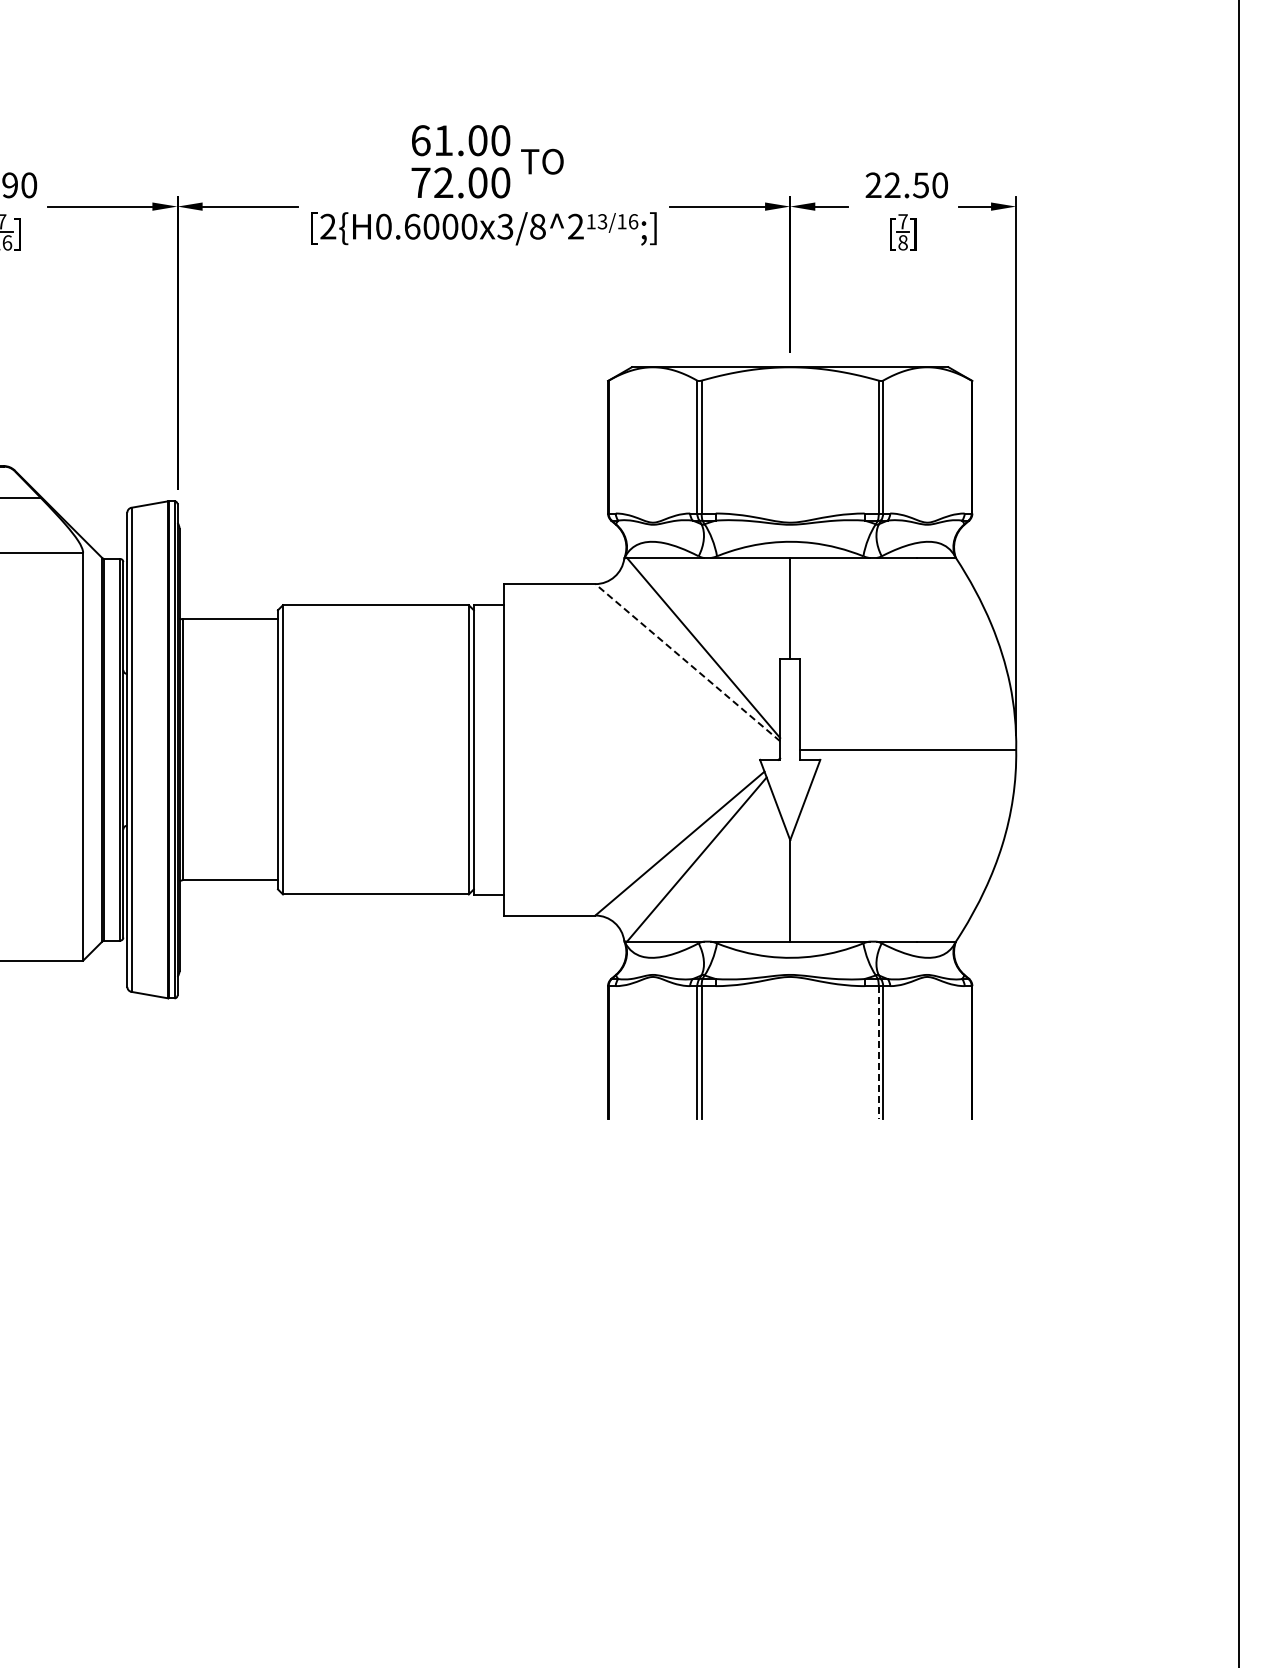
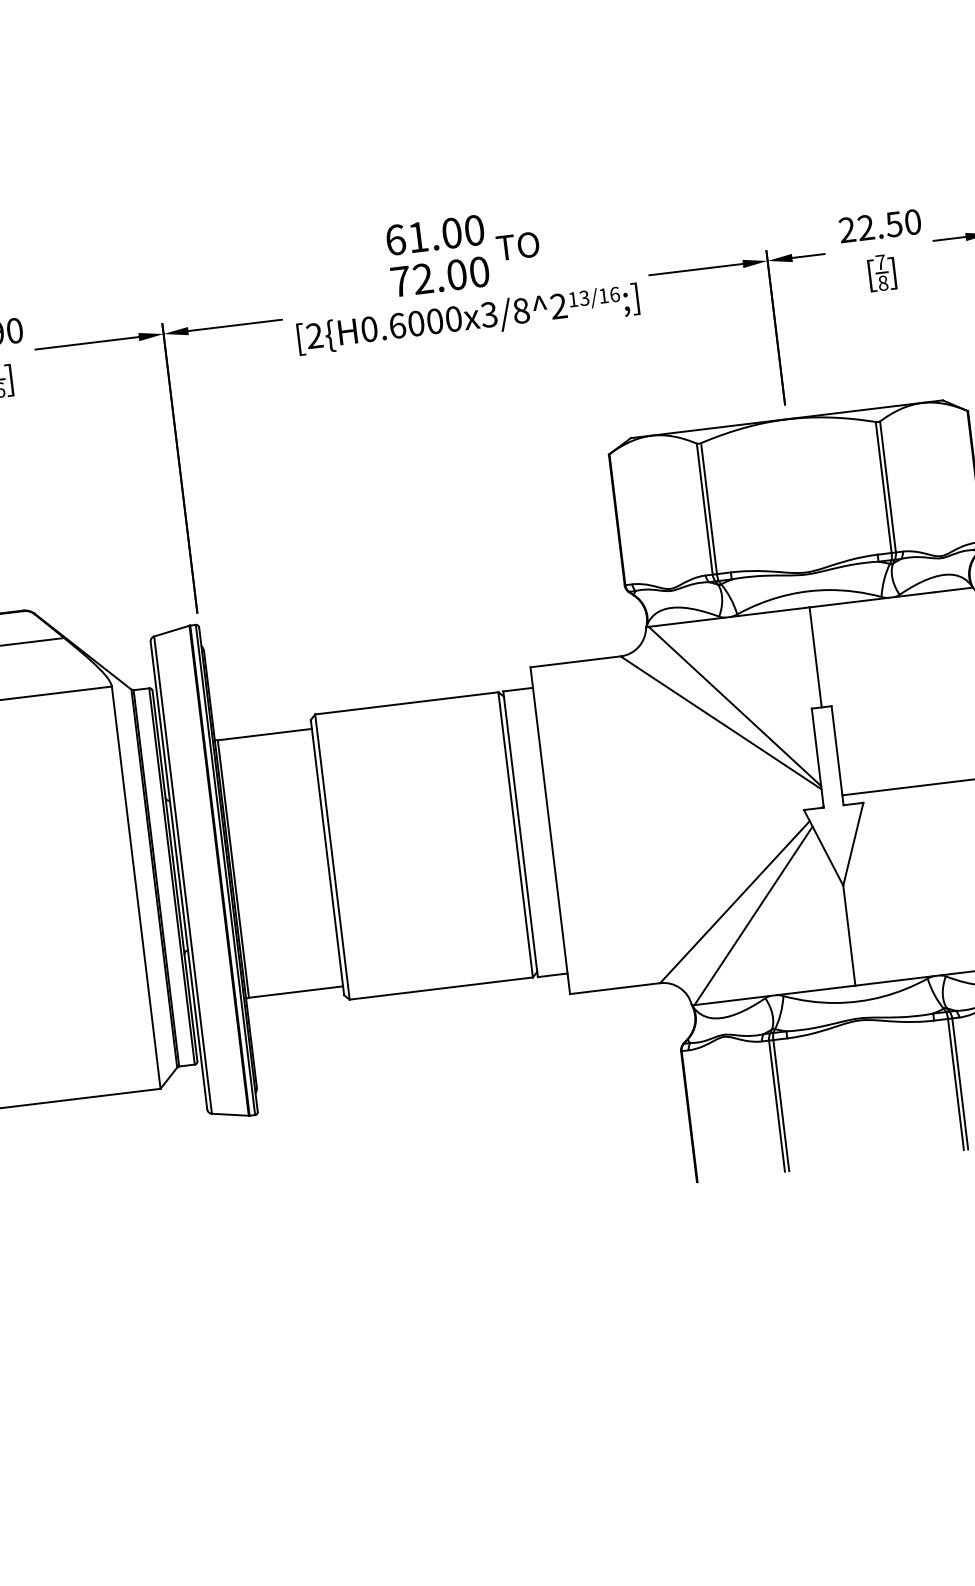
line: (687, 662) -> (720, 722), dashed -> solid
line: (878, 1053) -> (955, 1085), dashed -> solid

